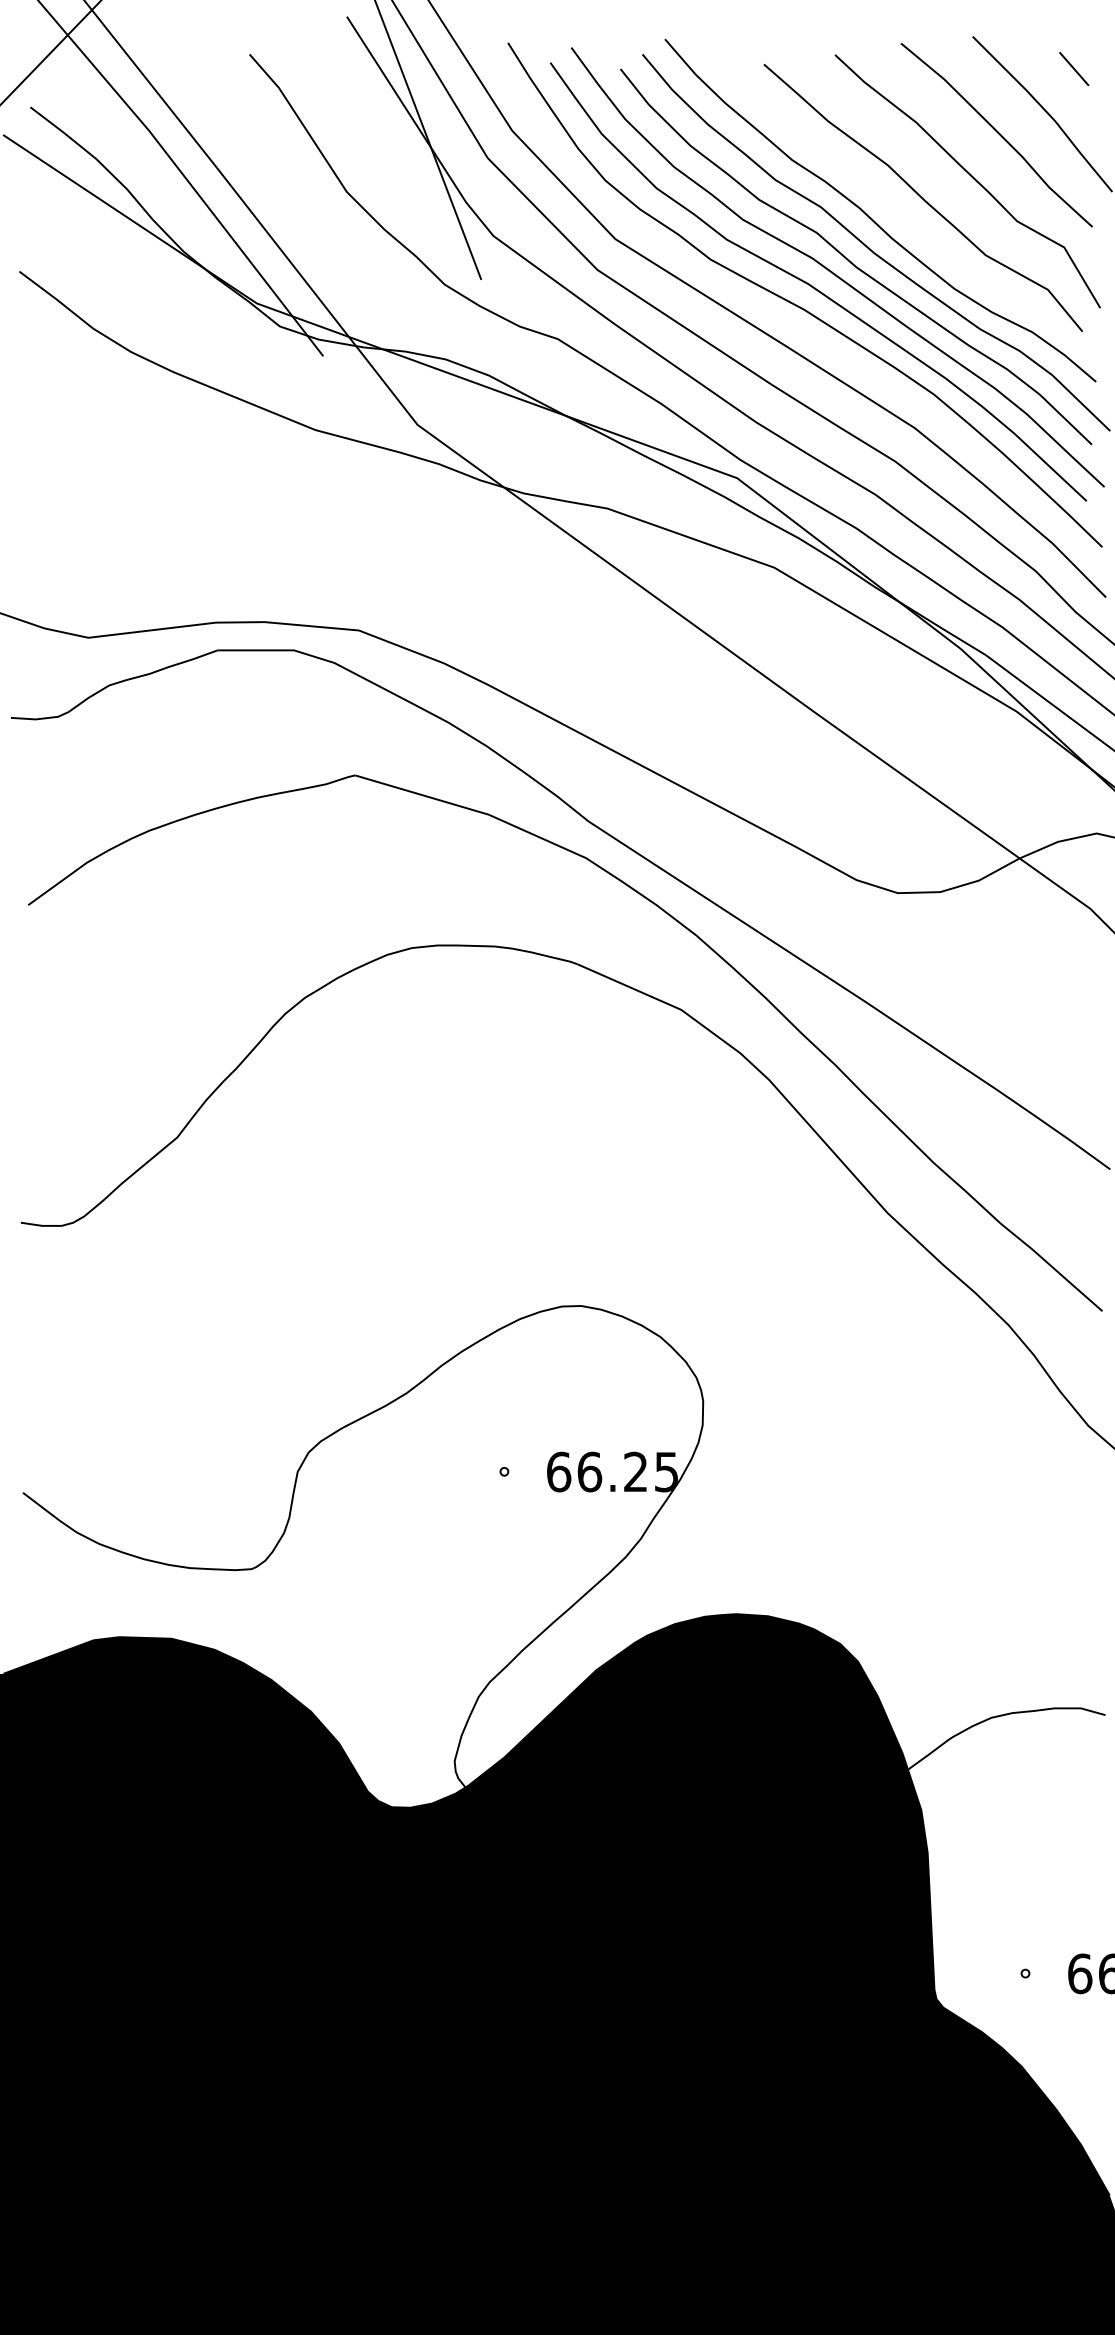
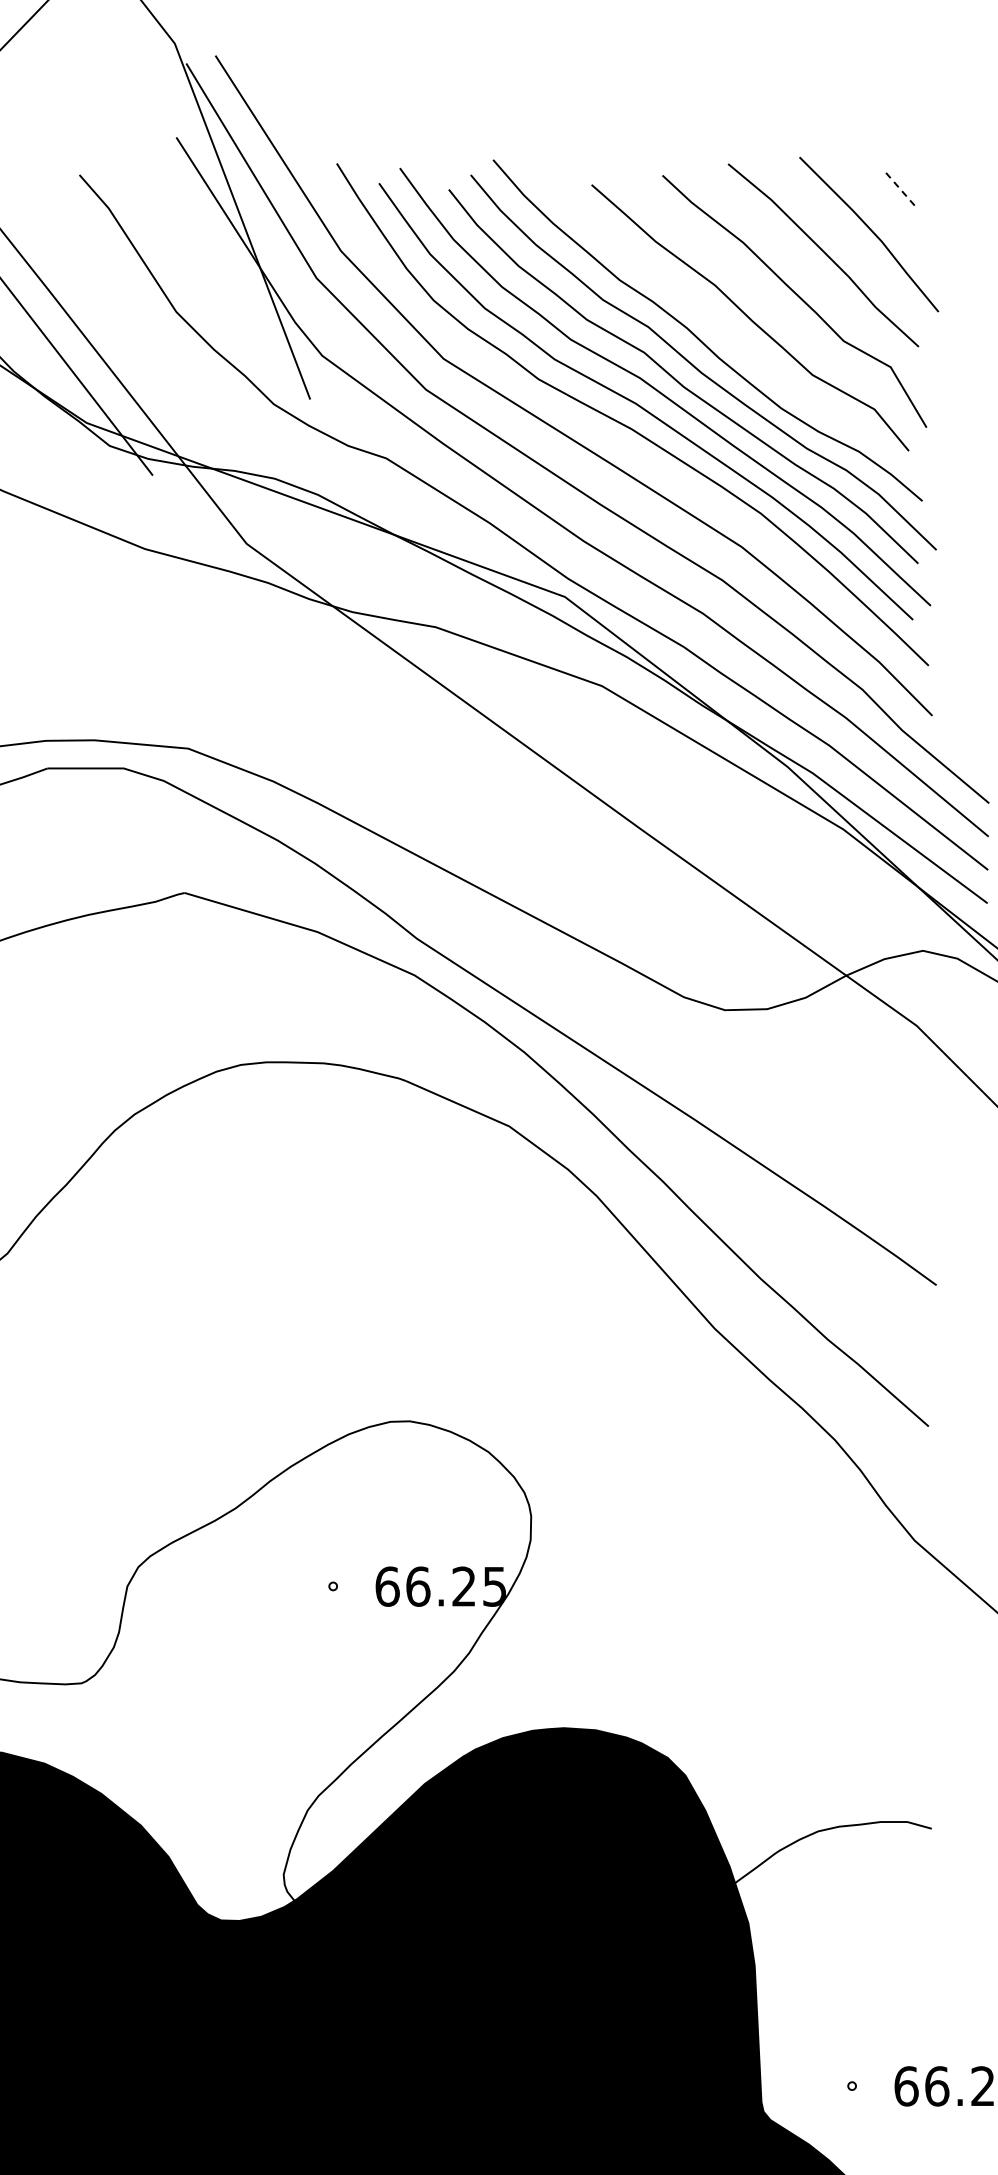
line: (1074, 69) -> (900, 190), solid -> dashed

